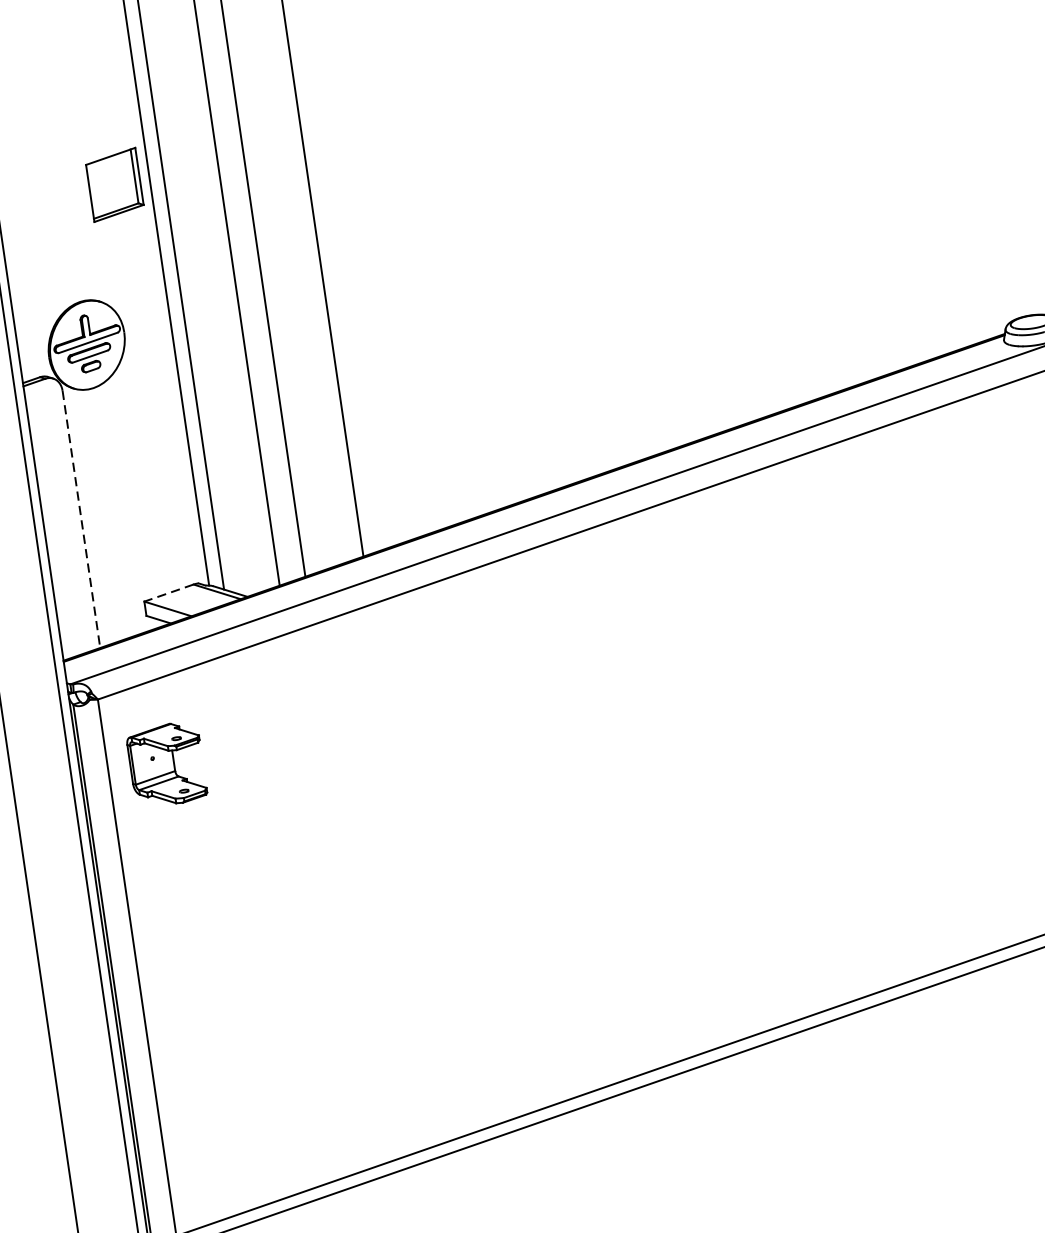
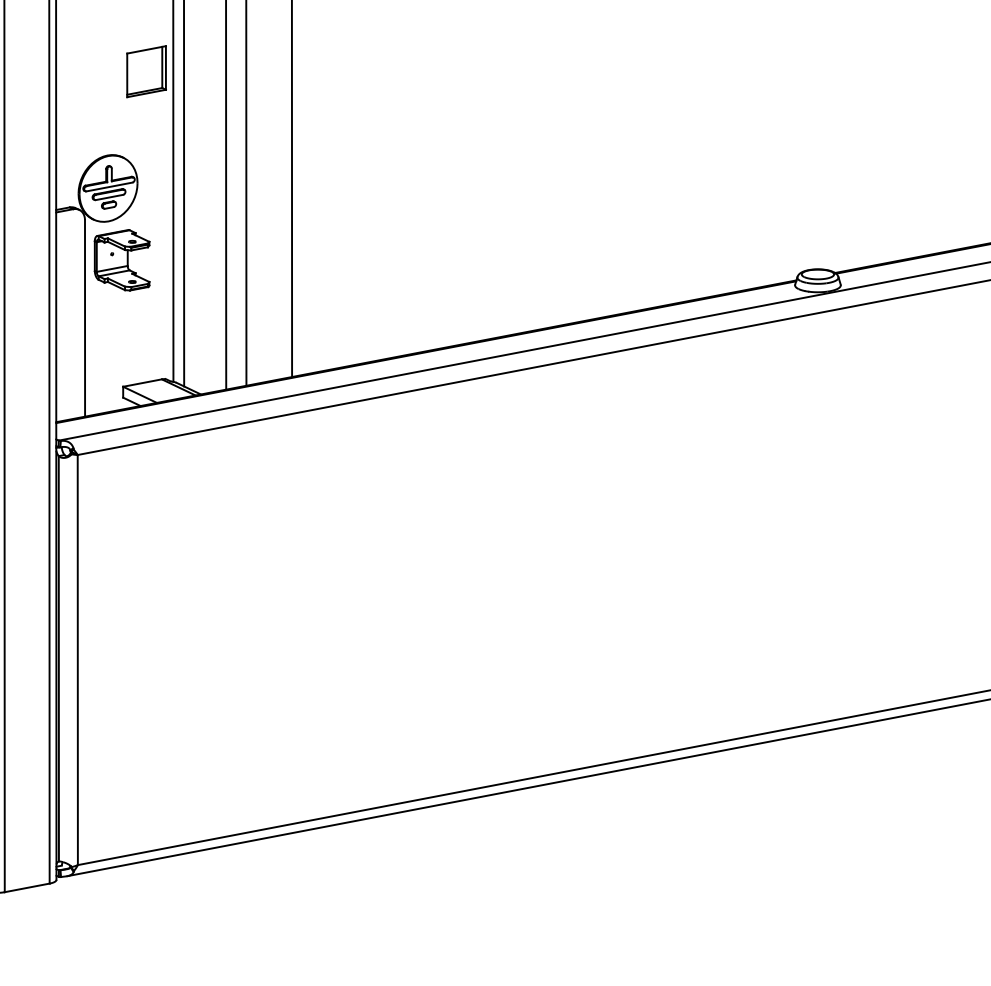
line: (82, 519) -> (85, 318), dashed -> solid
line: (169, 593) -> (142, 383), dashed -> solid
part: (165, 765) -> (121, 260), moved

